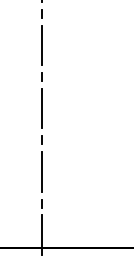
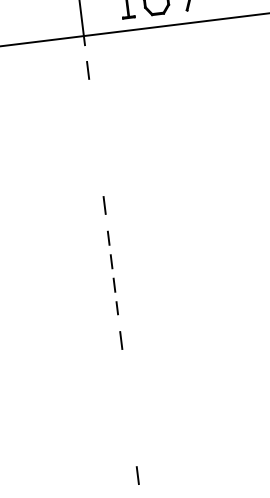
line: (42, 45) -> (96, 138), removed
line: (42, 108) -> (113, 272), solid -> dashed
line: (42, 171) -> (129, 407), removed

